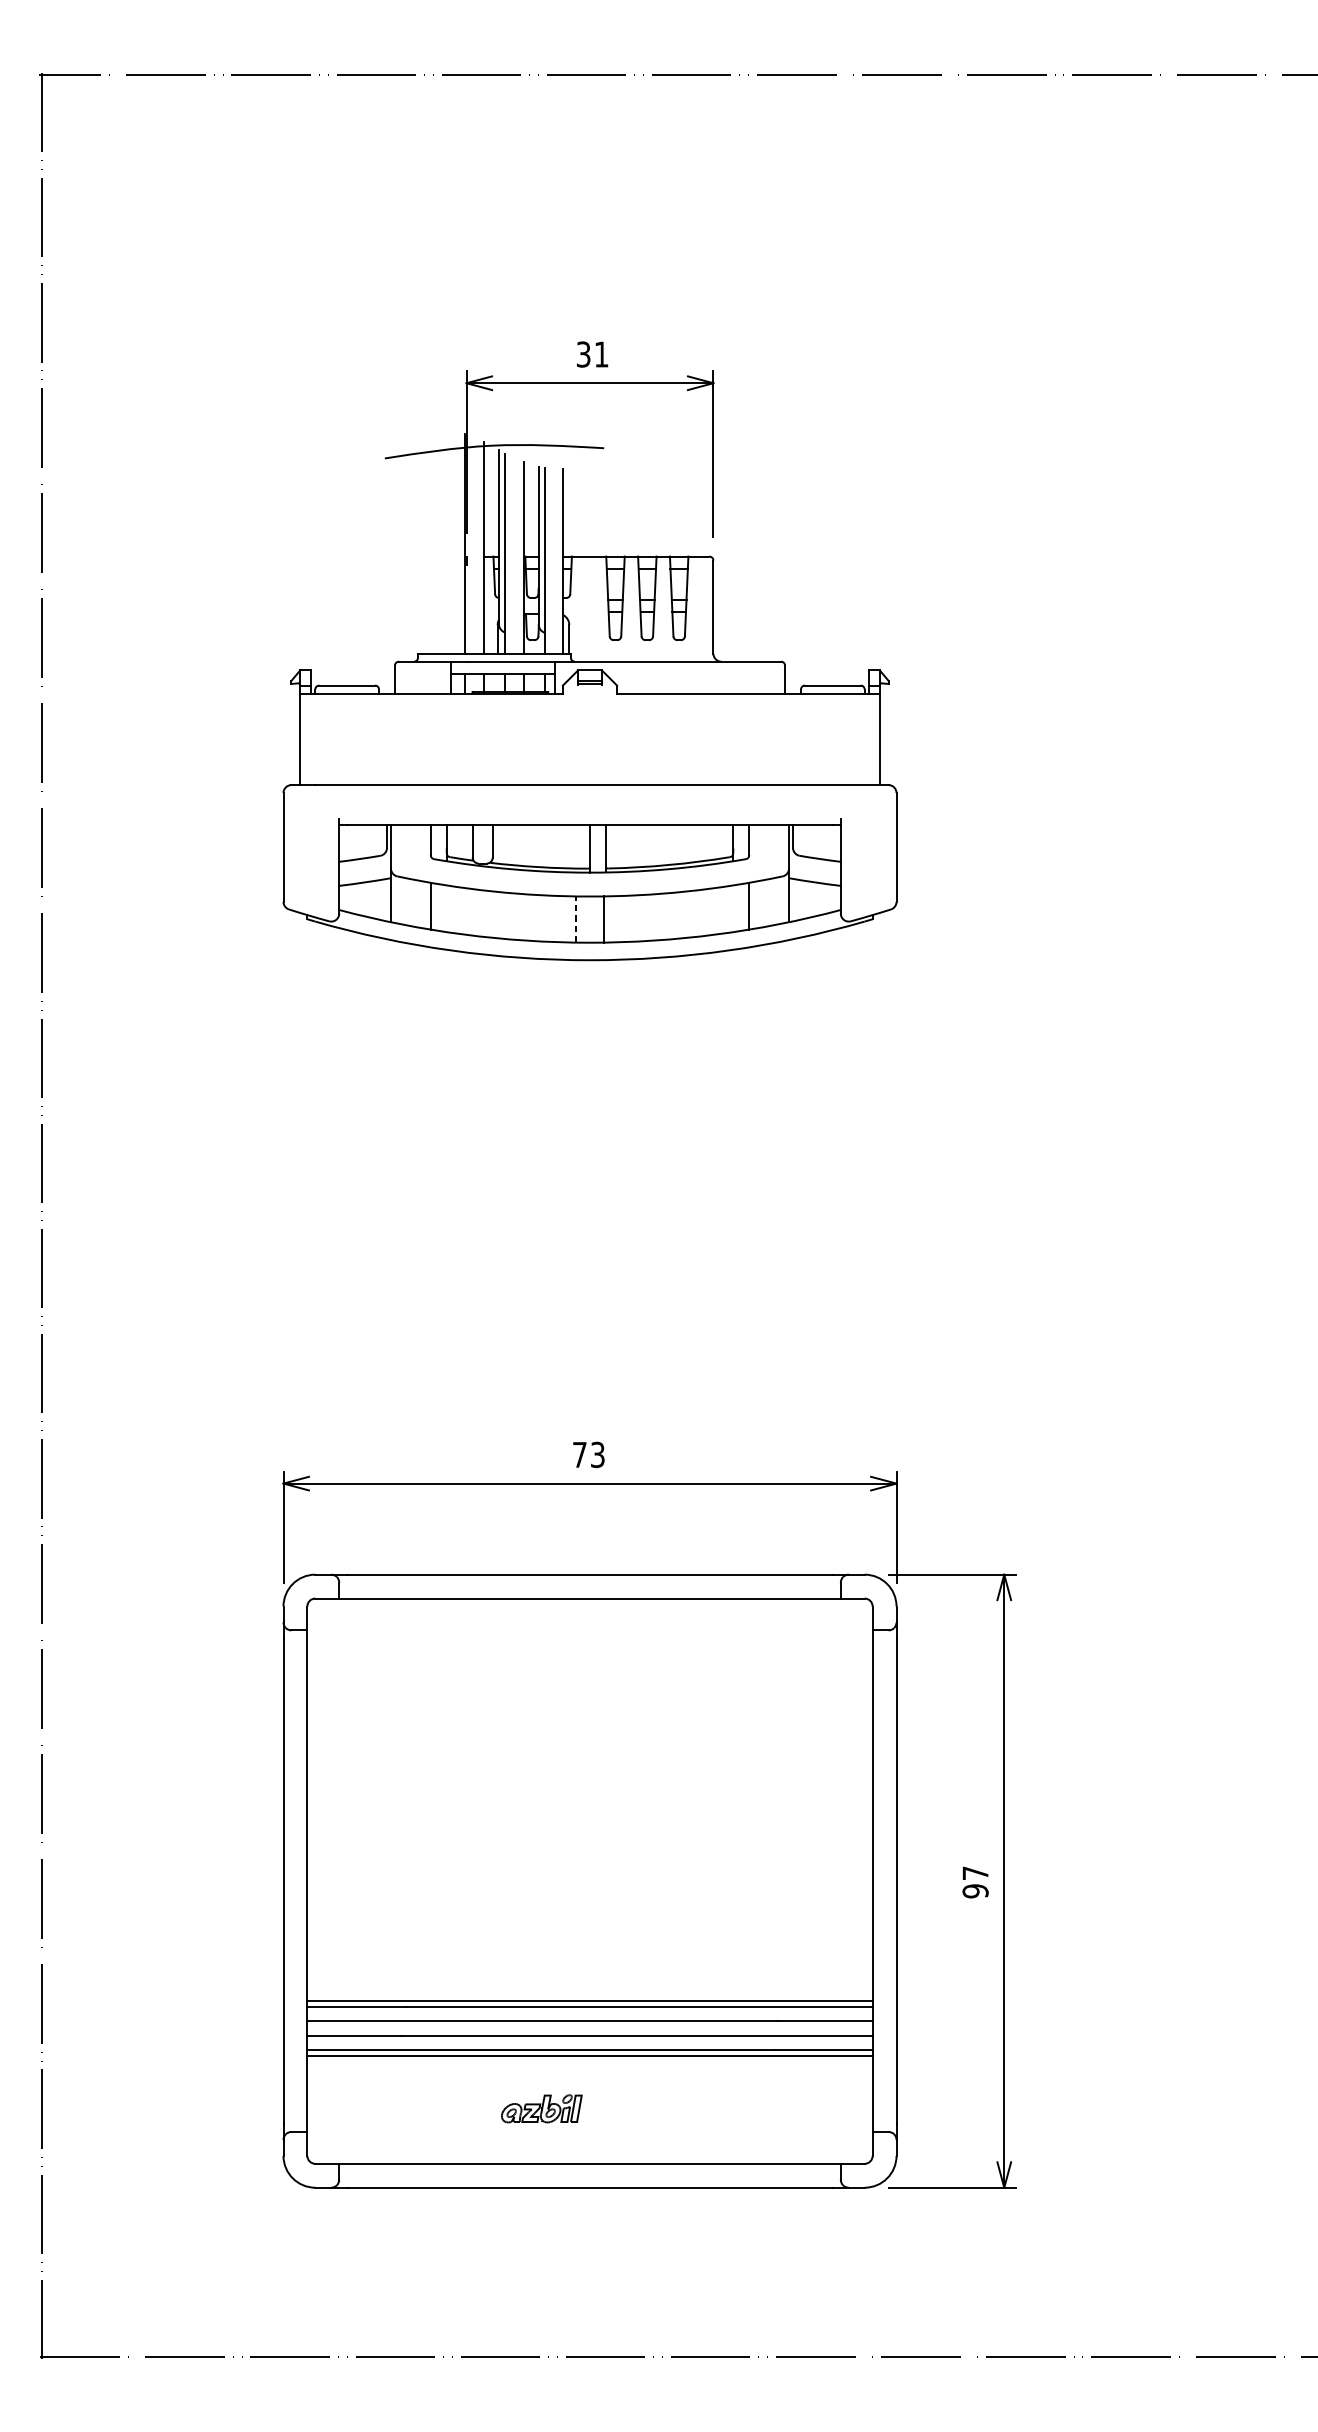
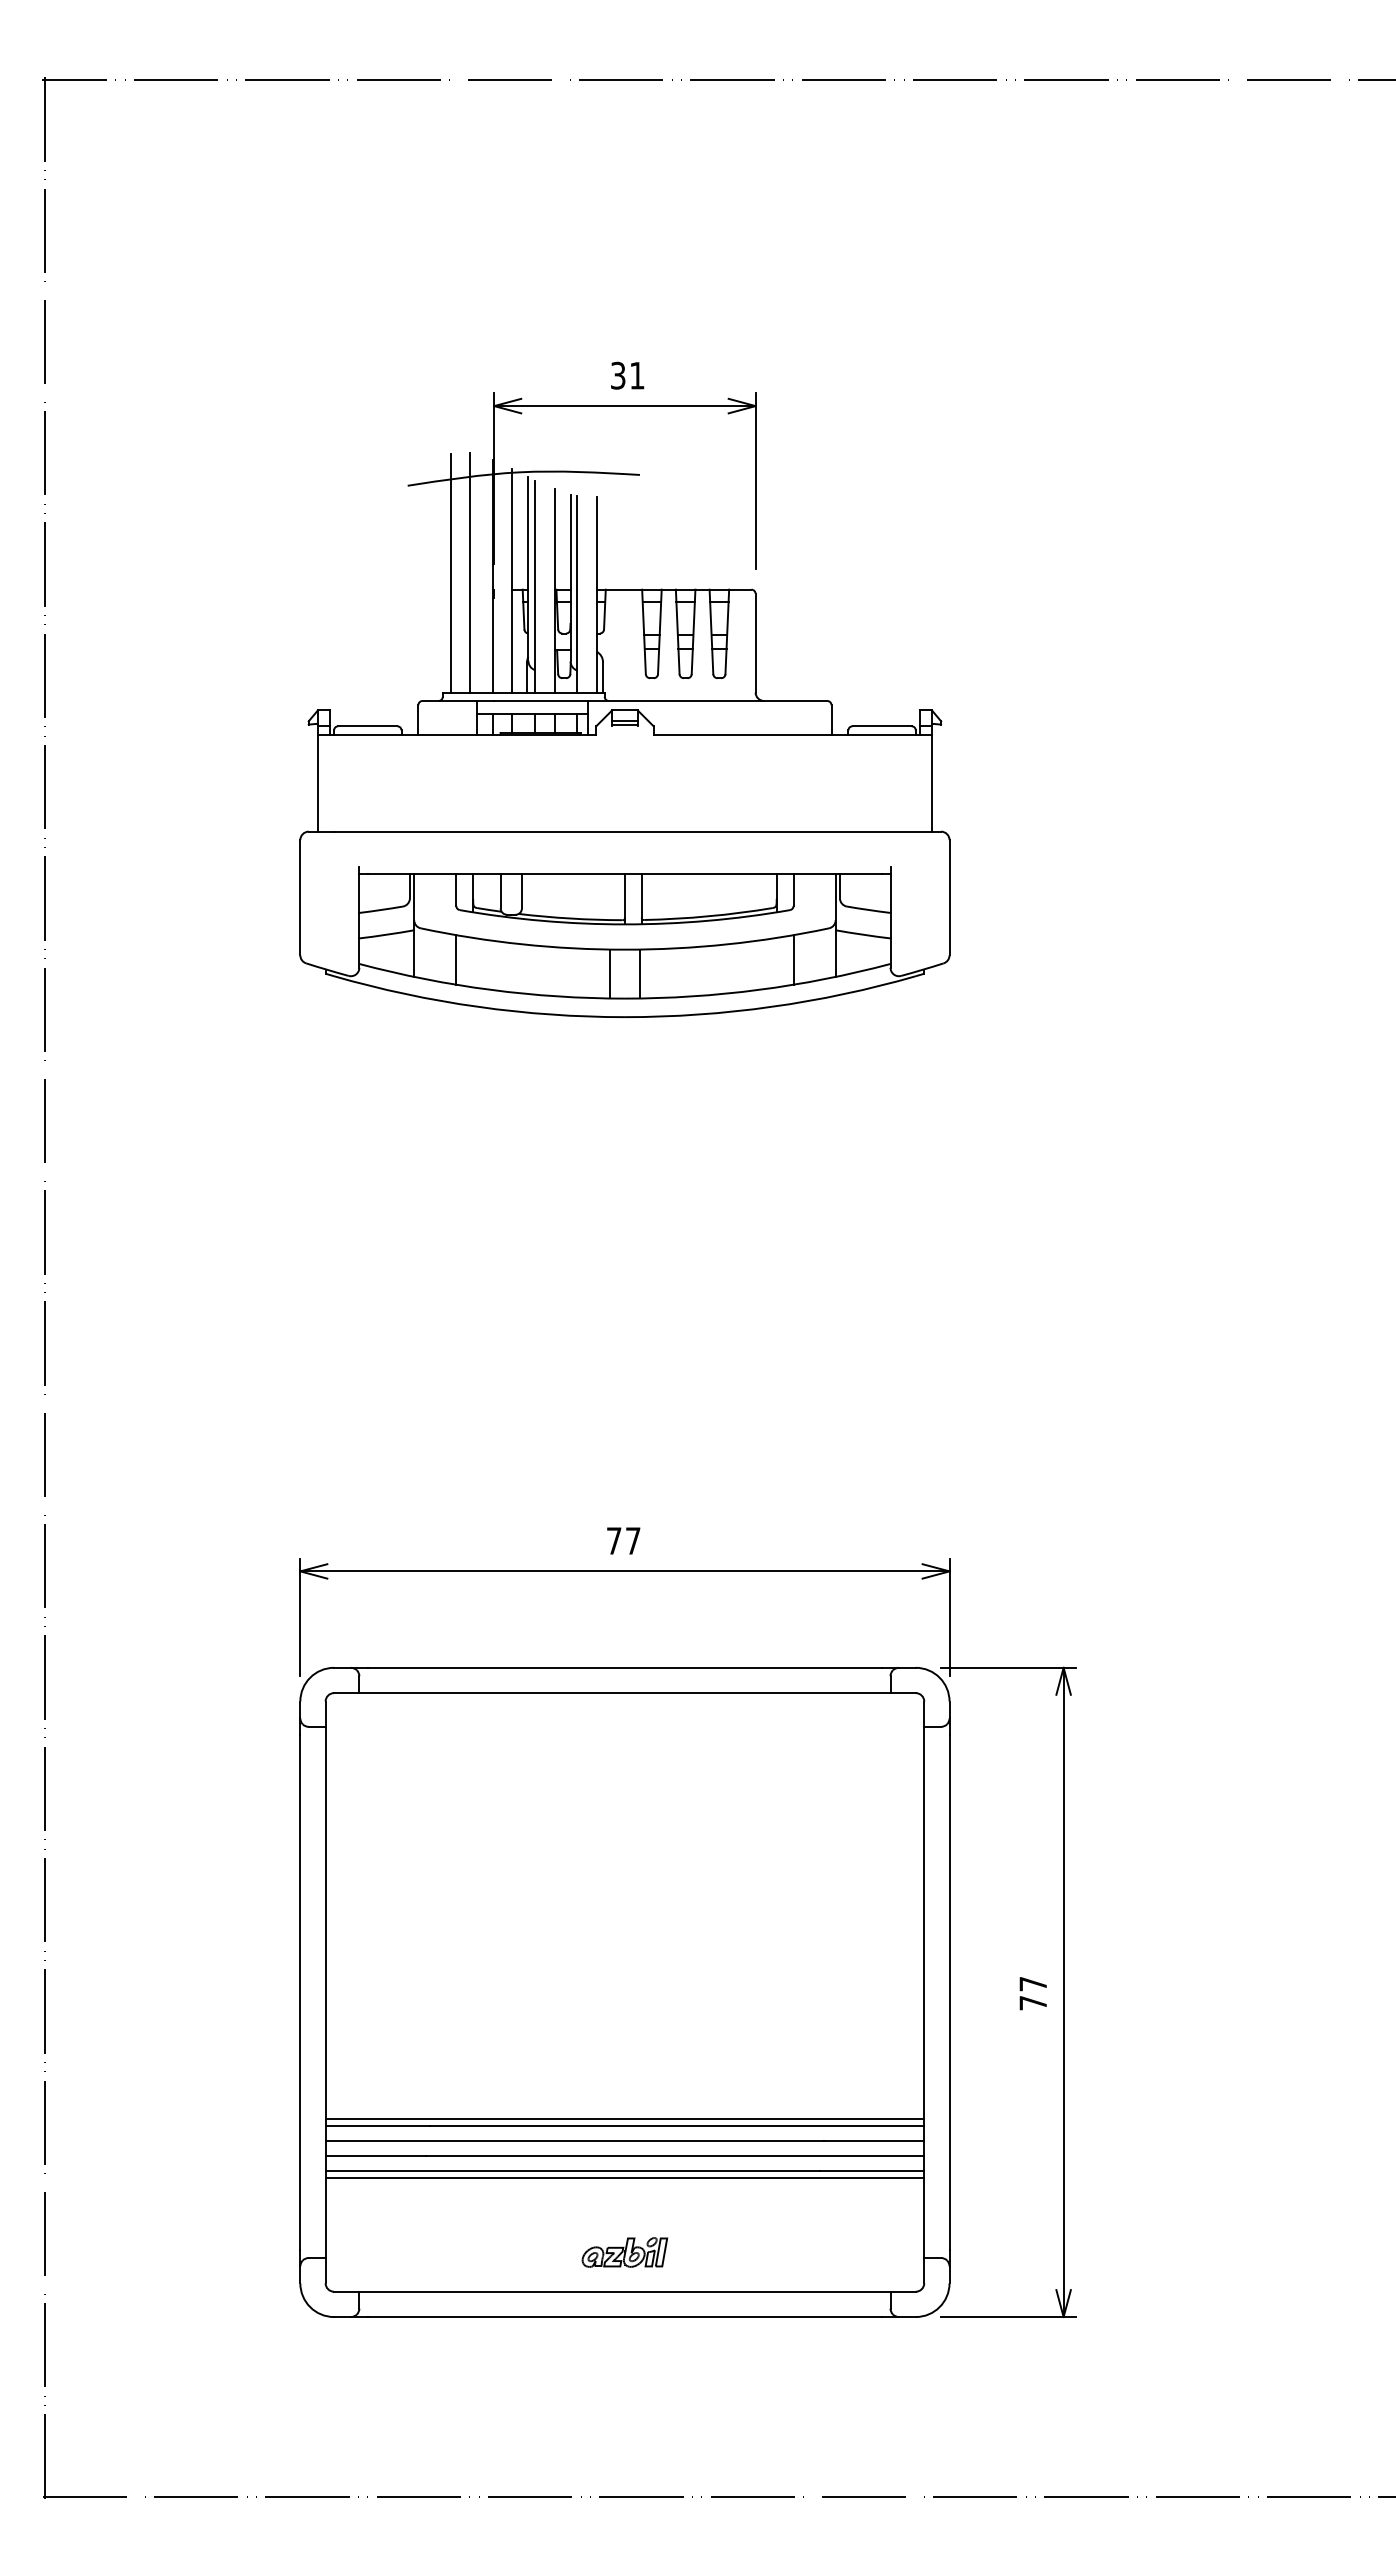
line: (425, 540) -> (450, 572), added
line: (444, 540) -> (470, 572), added
line: (575, 919) -> (609, 973), dashed -> solid
text: (598, 1454) -> (633, 1540), 73 -> 77
text: (975, 1890) -> (1033, 2002), 97 -> 77
part: (541, 2108) -> (624, 2252), moved

